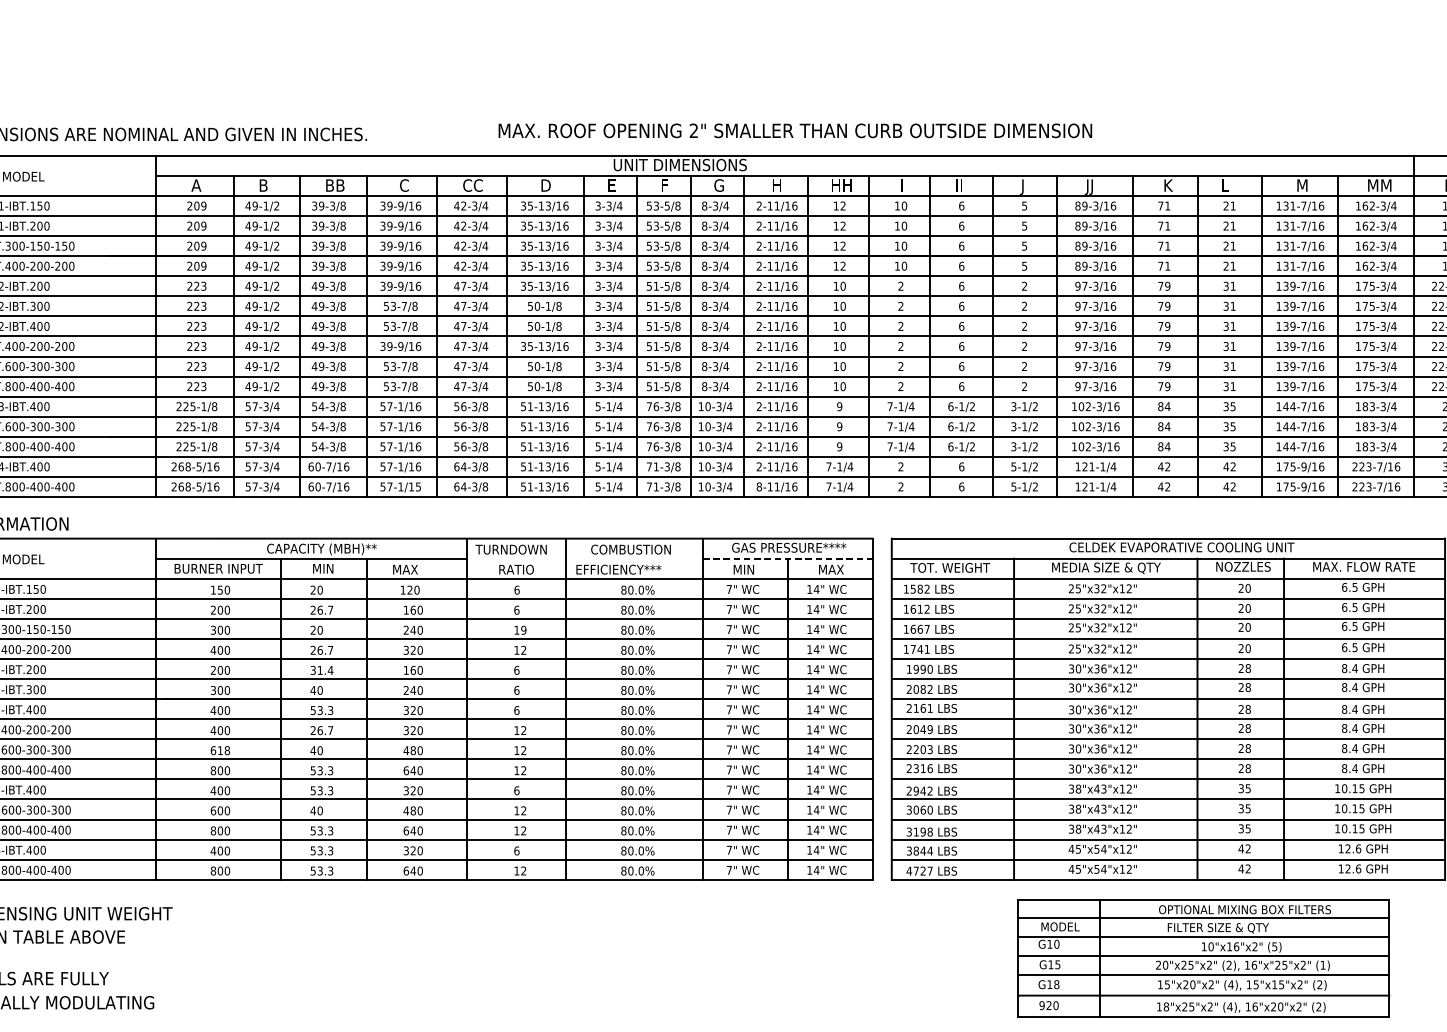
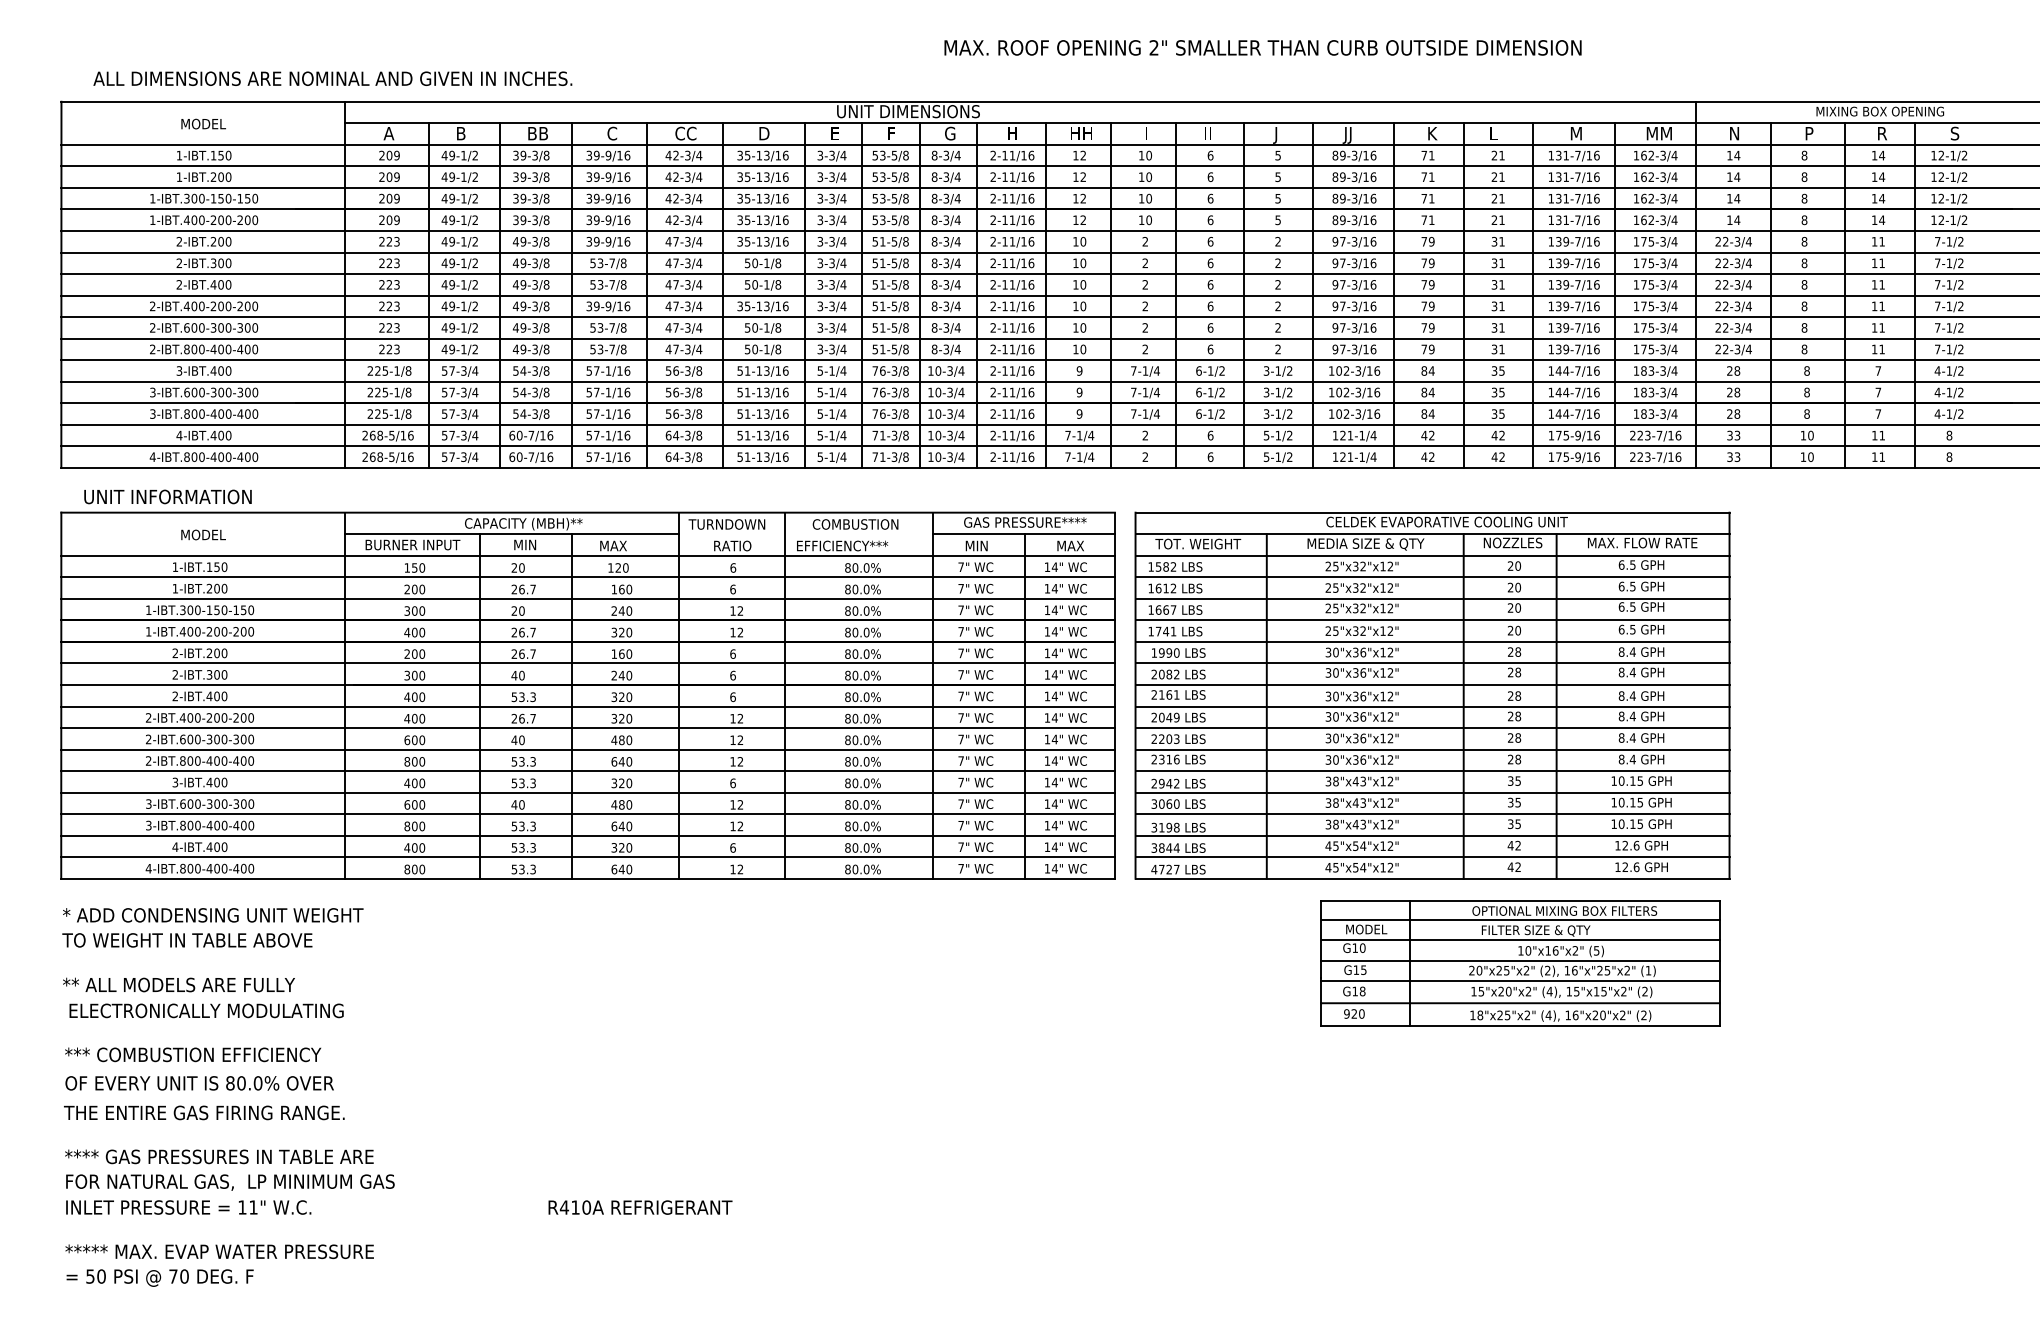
text: (794, 130) -> (1262, 47), moved
text: (418, 486) -> (627, 456), 57-1/15 -> 57-1/16
text: (759, 486) -> (993, 456), 8-11/16 -> 2-11/16
line: (788, 558) -> (1024, 534), dashed -> solid
text: (523, 629) -> (740, 610), 19 -> 12
text: (321, 669) -> (523, 653), 31.4 -> 26.7
text: (223, 750) -> (418, 740), 618 -> 600
part: (1203, 958) -> (1520, 963), moved

